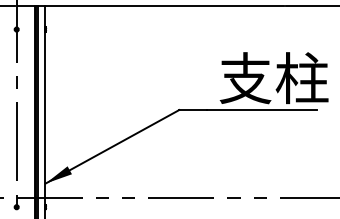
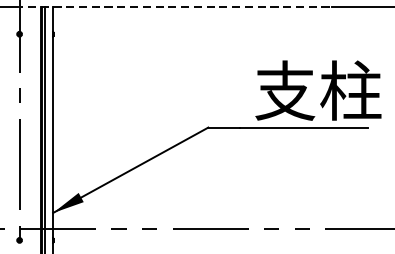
line: (150, 6) -> (174, 7), solid -> dashed

